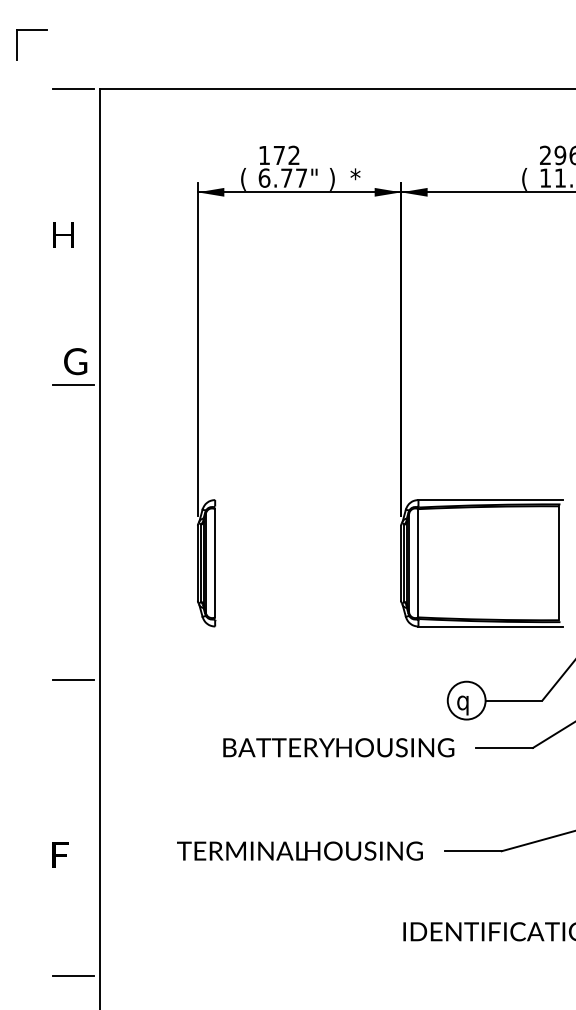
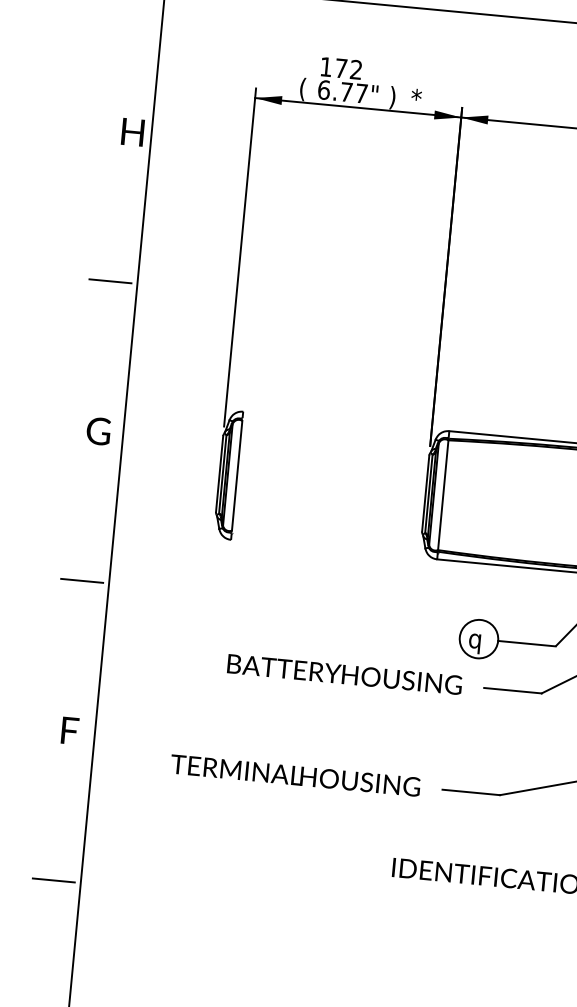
text: (63, 234) -> (132, 131), moved
text: (75, 361) -> (98, 431), moved
text: (60, 854) -> (70, 730), moved

